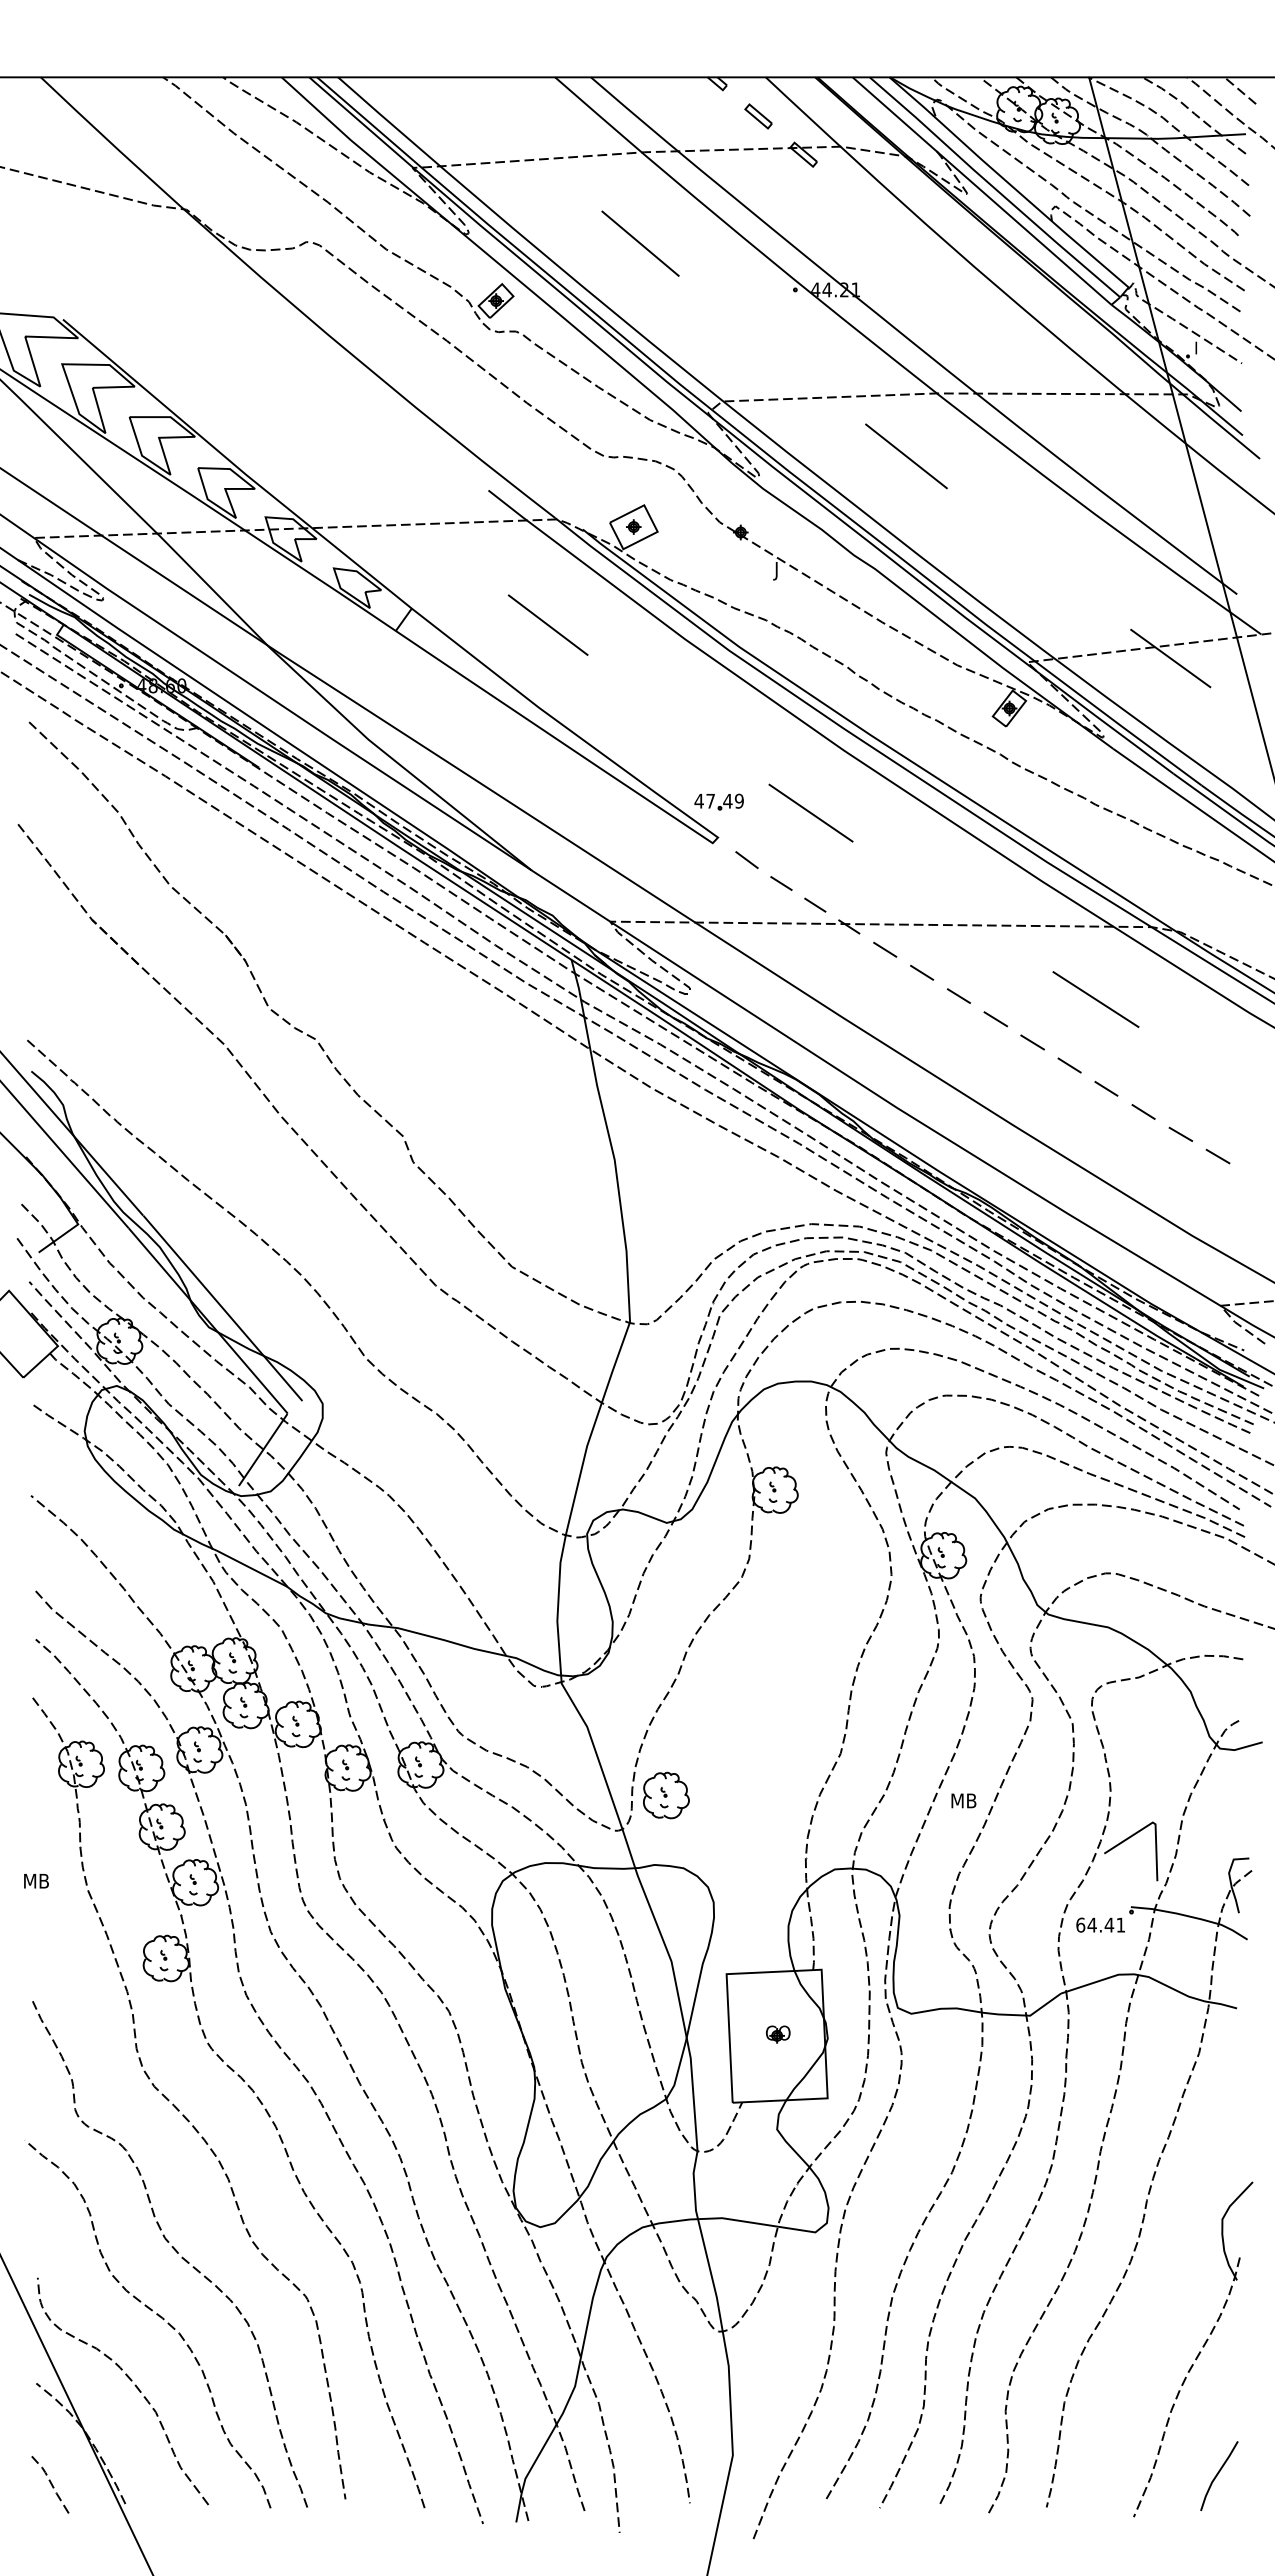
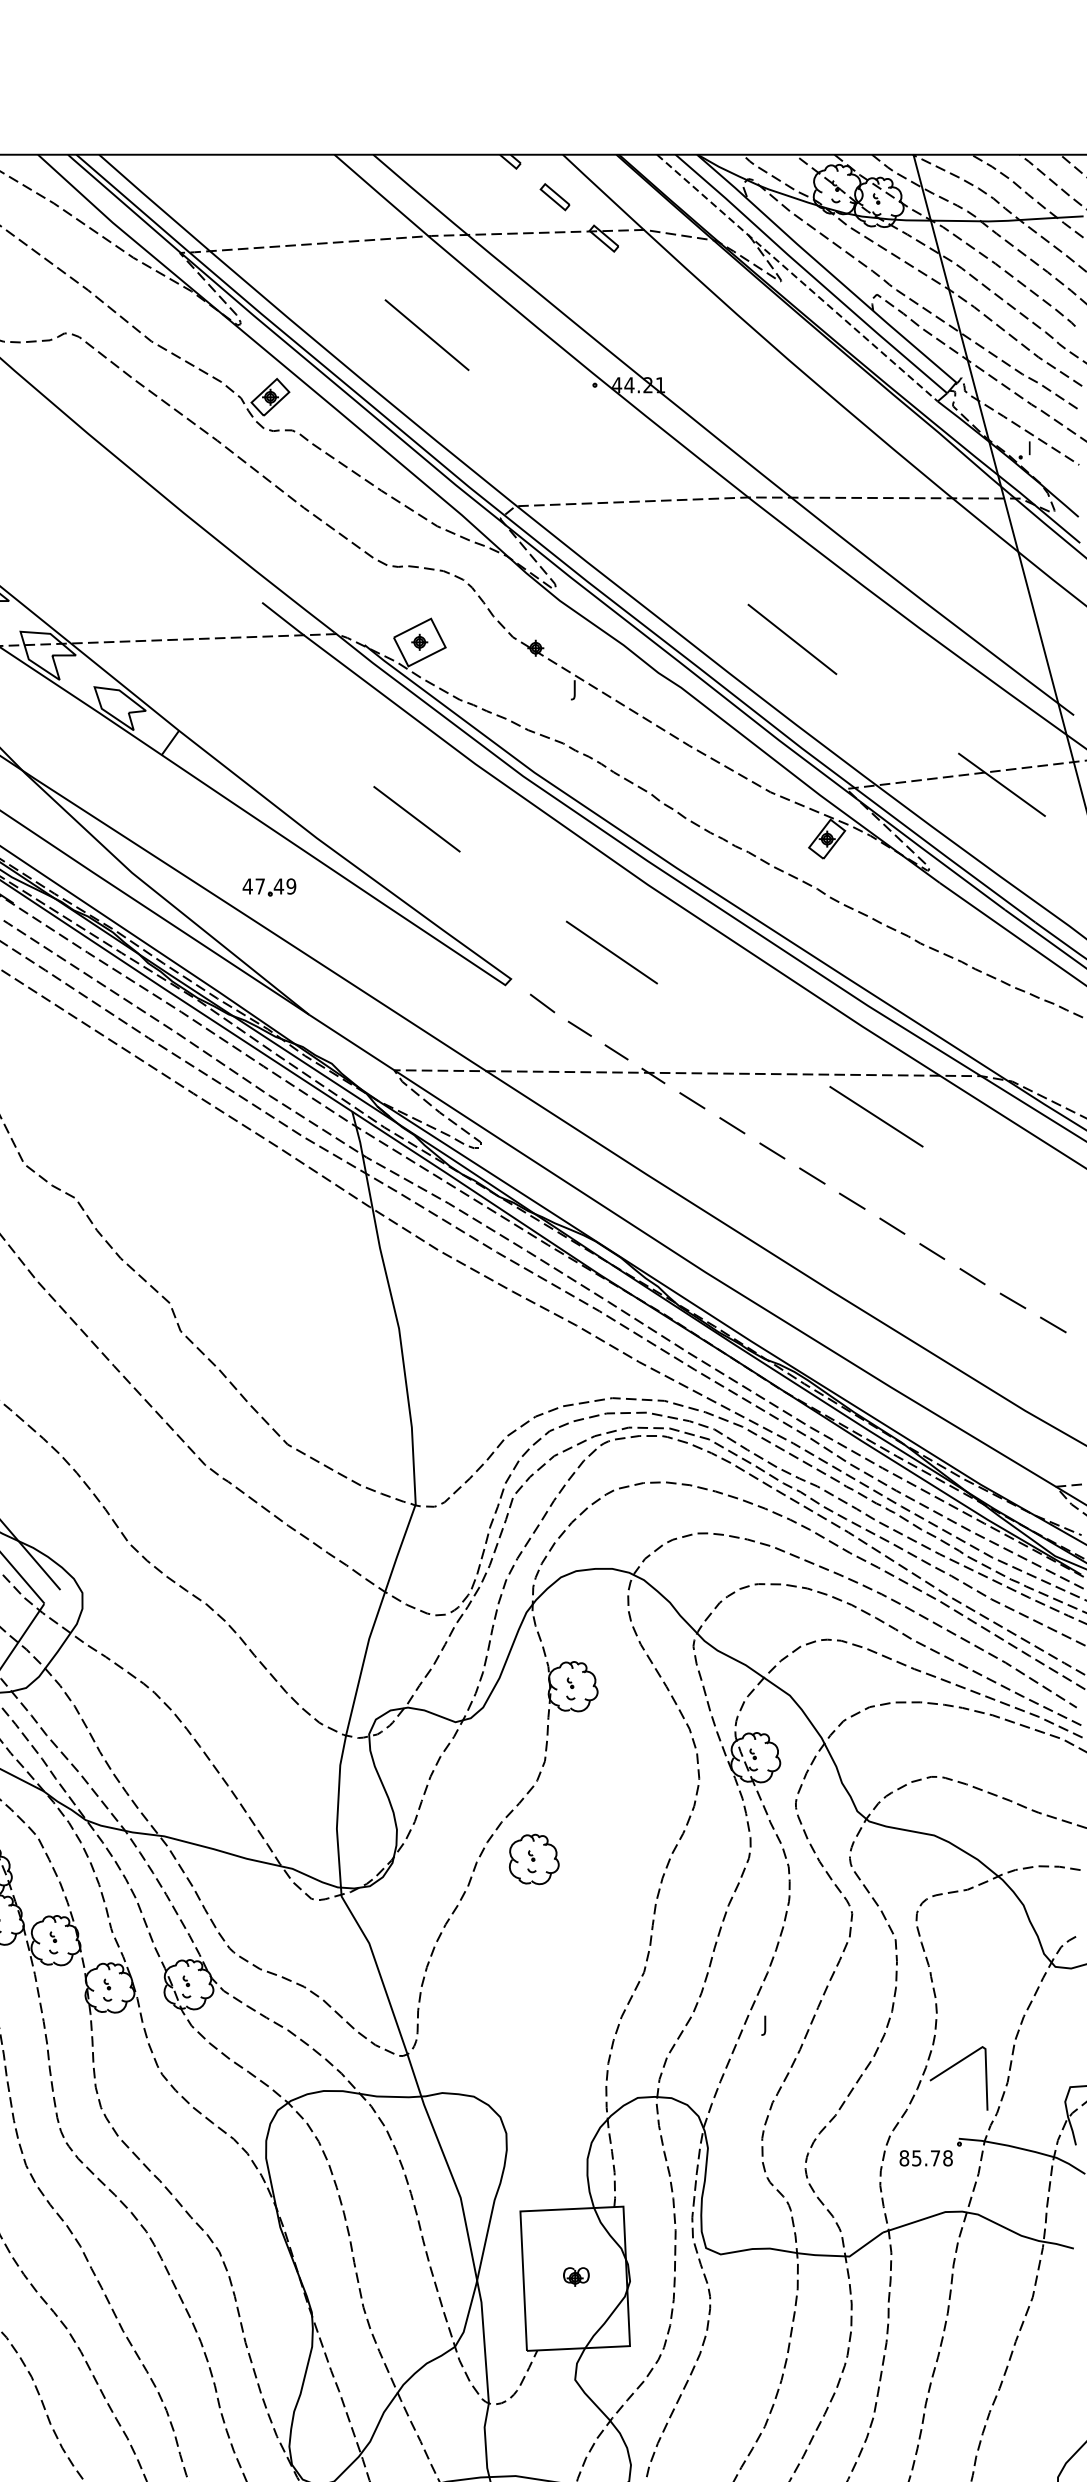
line: (981, 190) -> (796, 277), solid -> dashed
line: (906, 456) -> (792, 639), moved
line: (547, 624) -> (416, 818), moved
part: (718, 801) -> (268, 886), moved
line: (1095, 999) -> (875, 1116), moved
part: (666, 1795) -> (534, 1859), moved
text: (962, 1802) -> (776, 2025), MB -> J
text: (1100, 1924) -> (925, 2157), 64.41 -> 85.78

